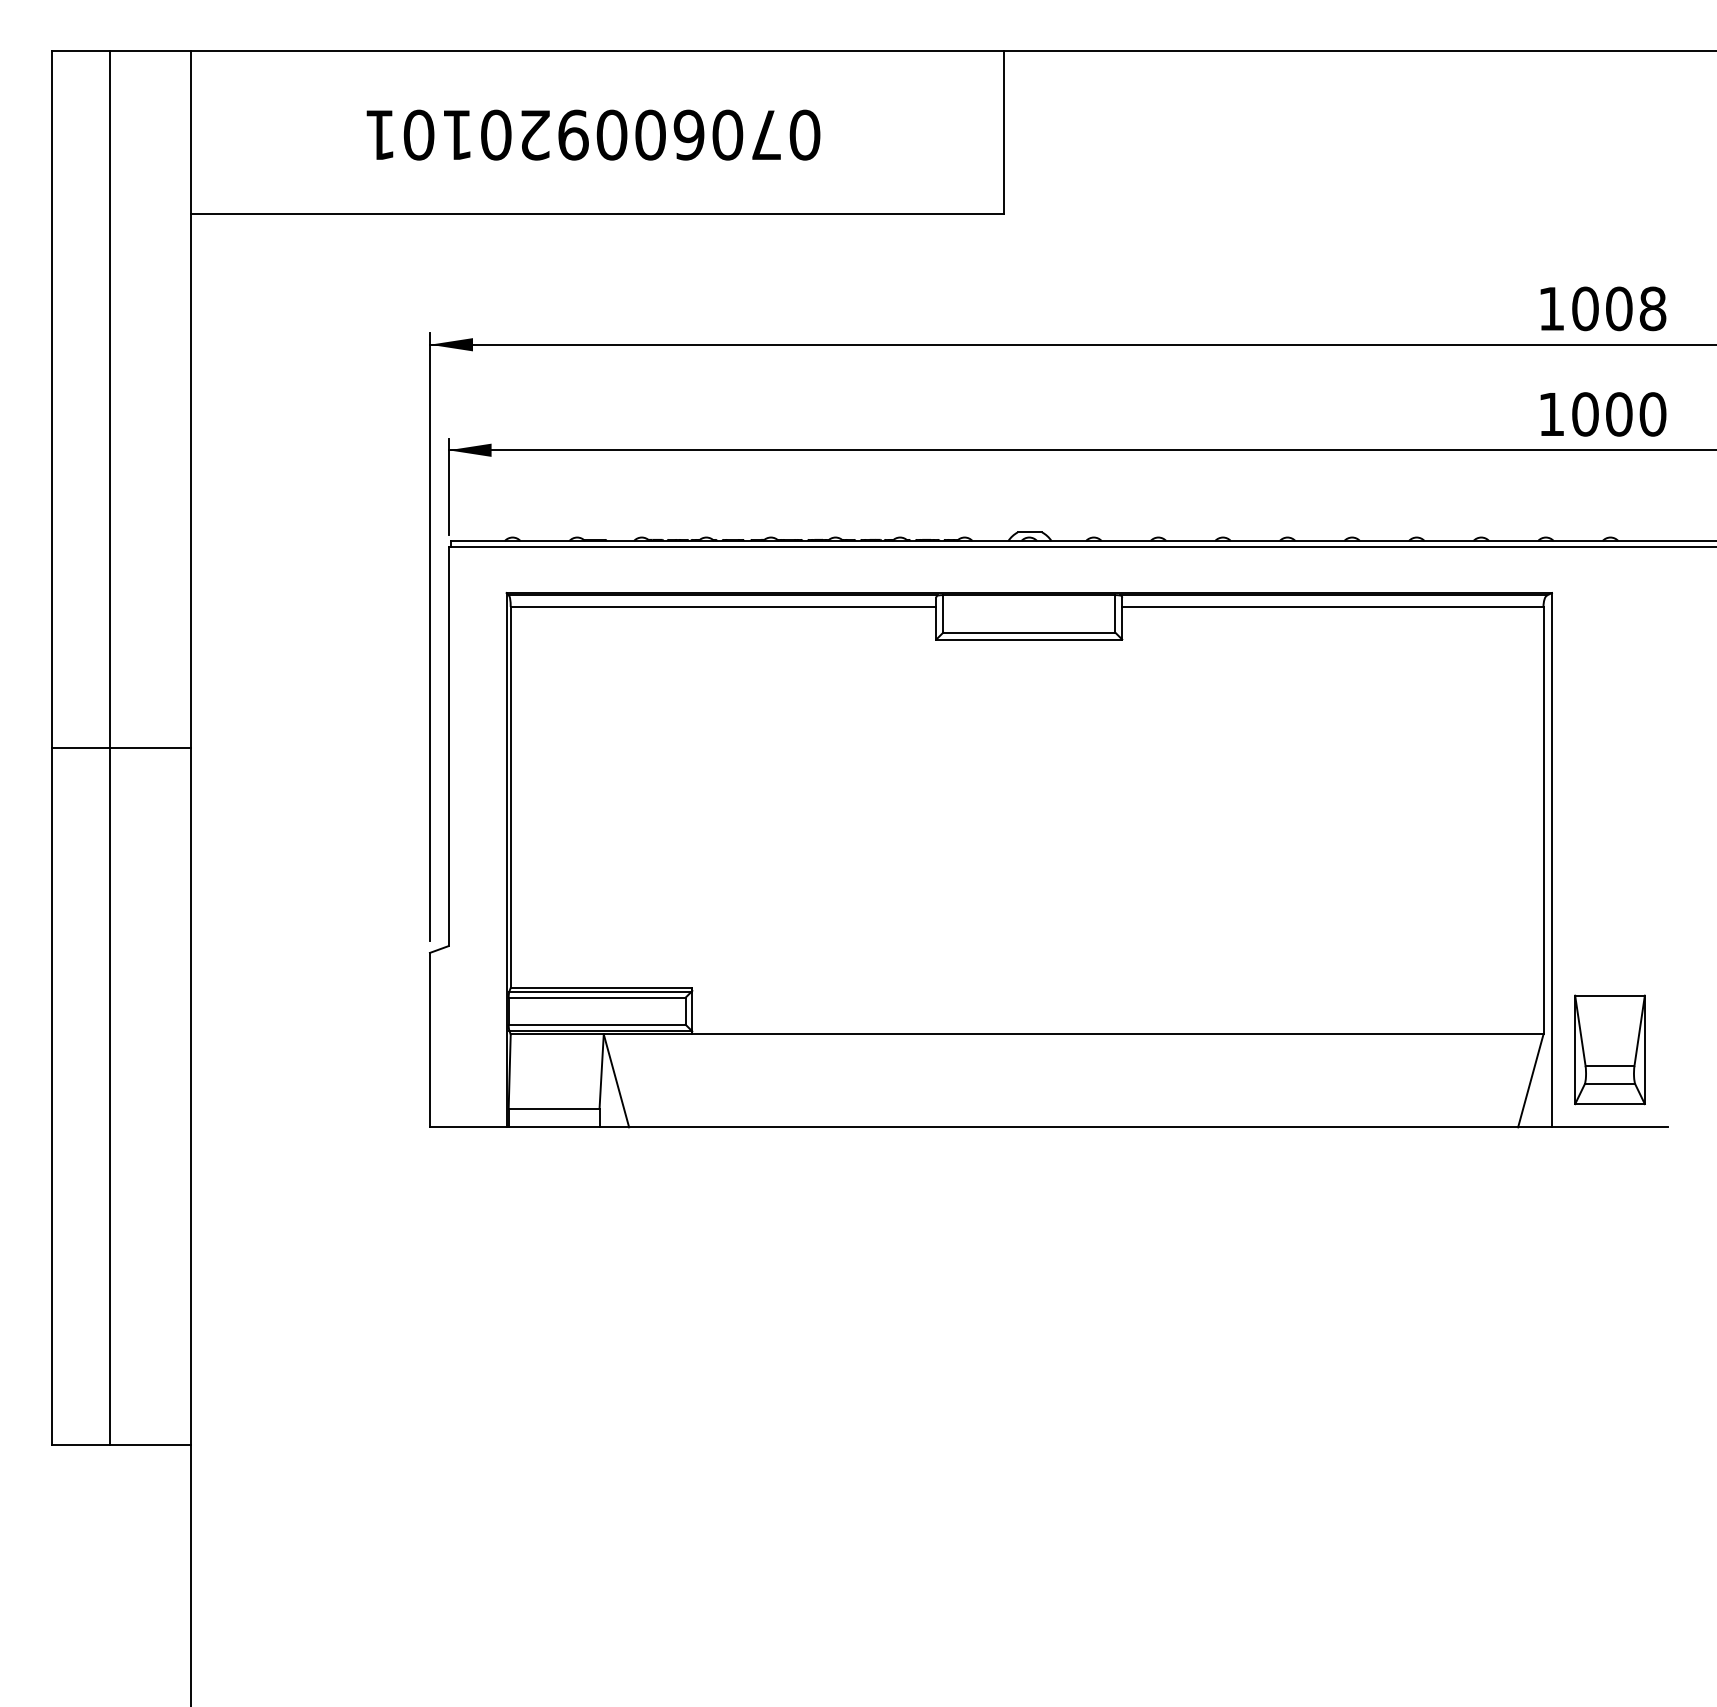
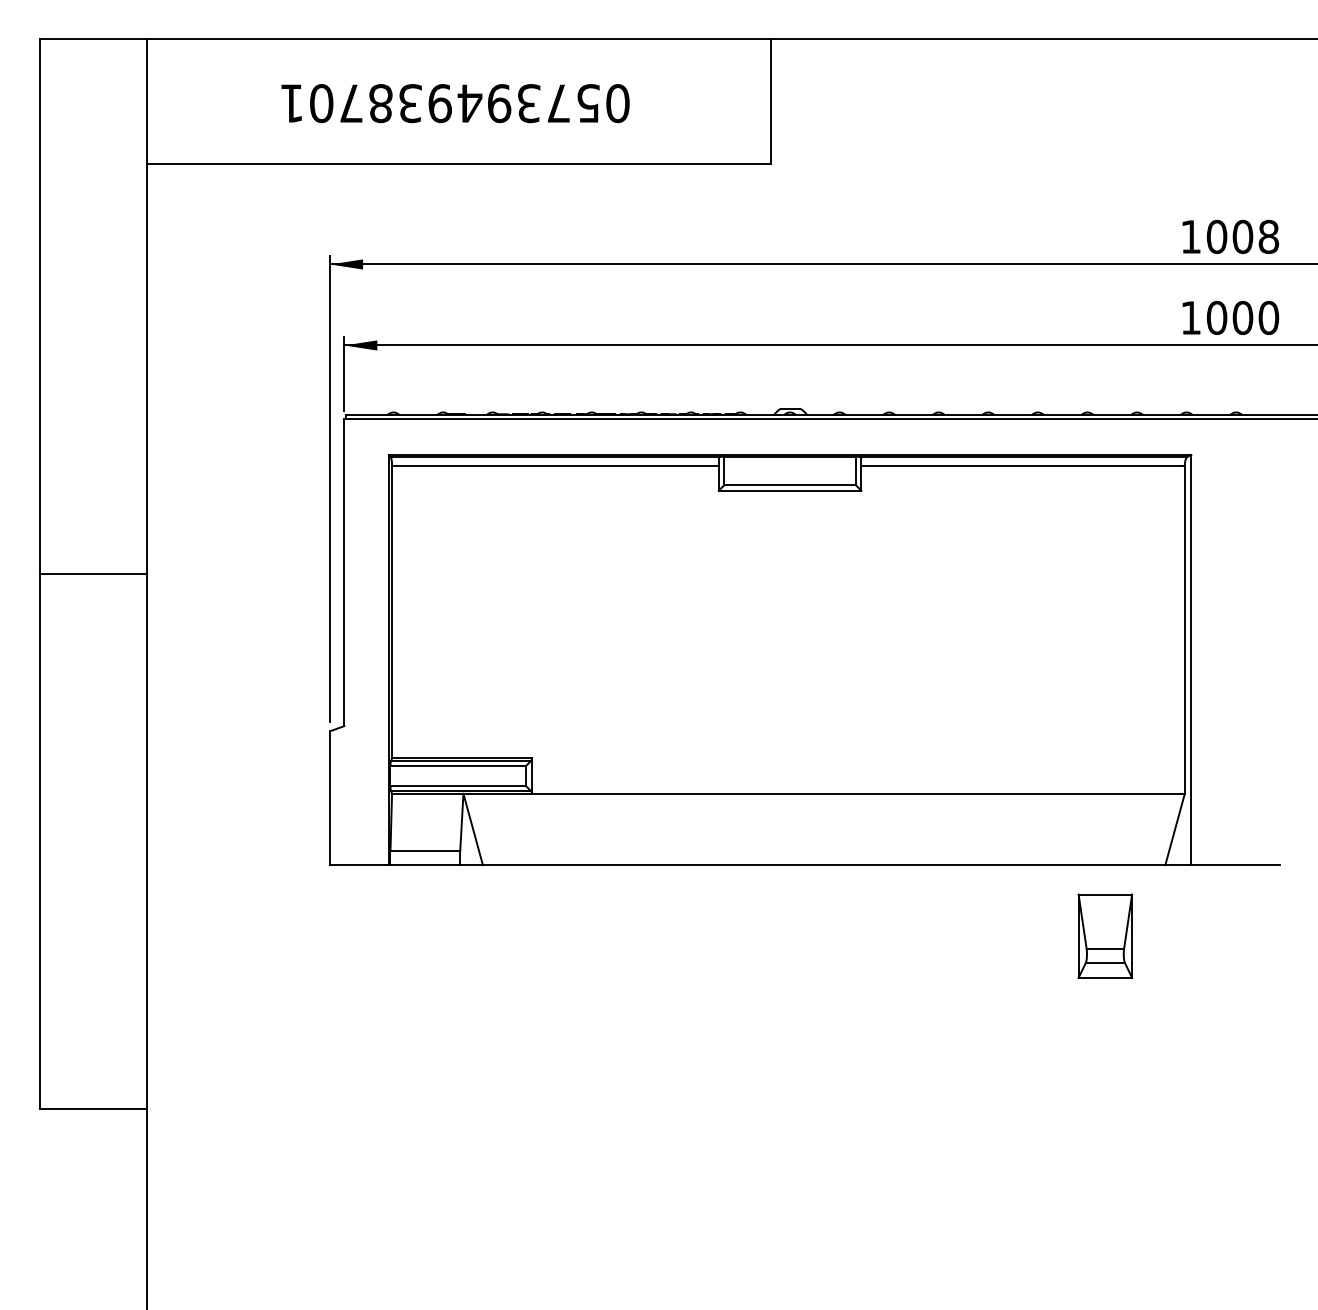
text: (612, 134) -> (470, 103), 070600920101 -> 057394938701
line: (109, 748) -> (84, 574), removed
part: (1609, 1049) -> (1104, 935), moved

